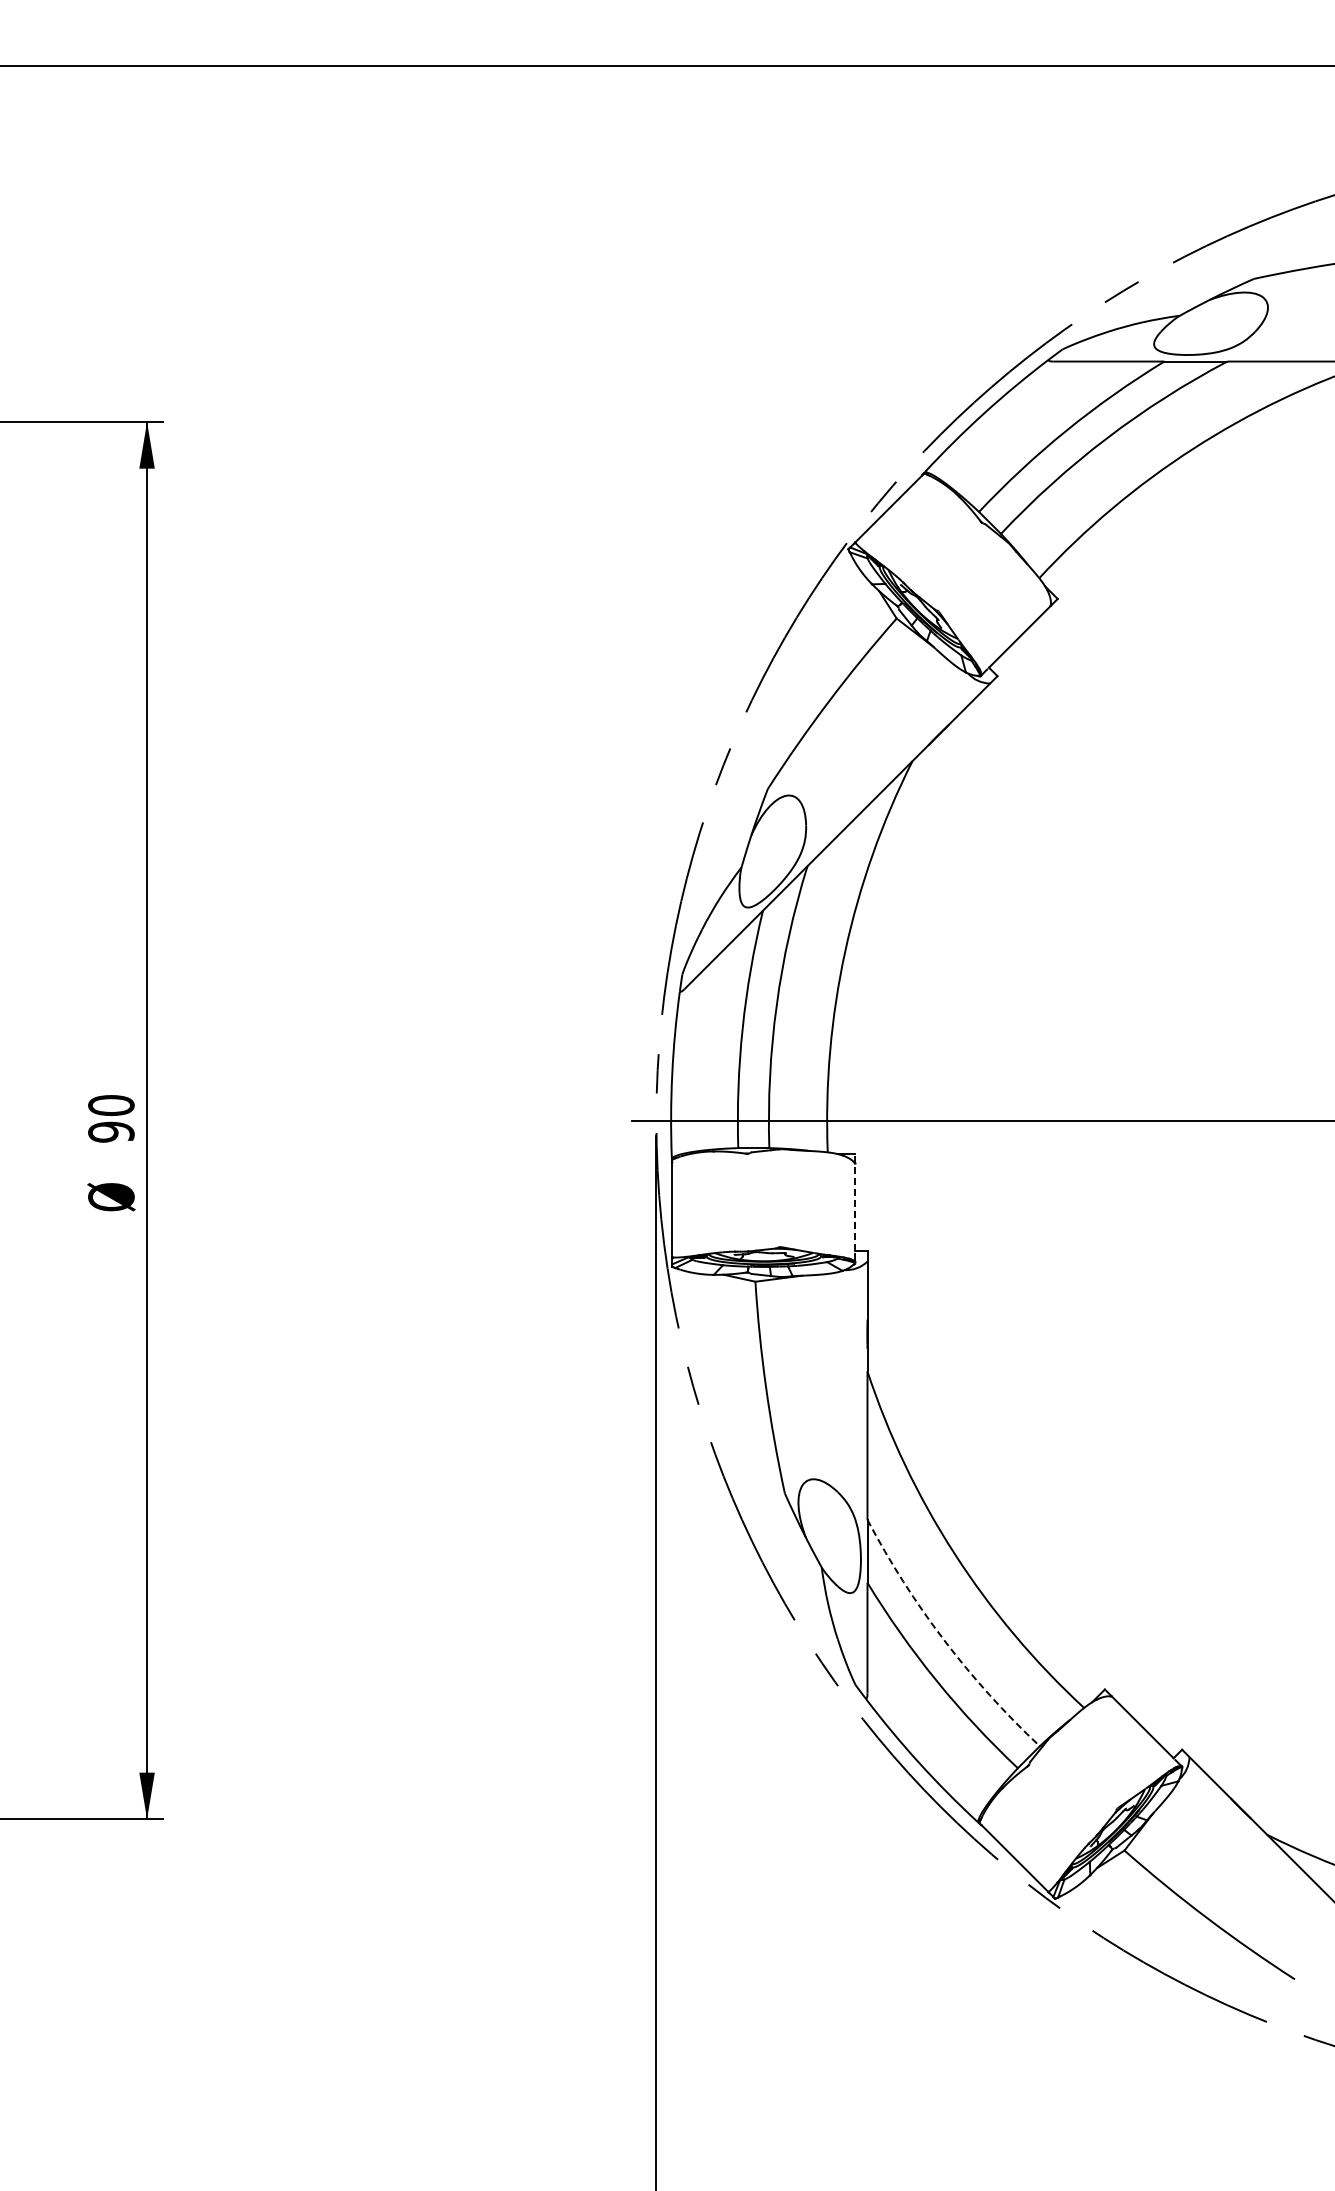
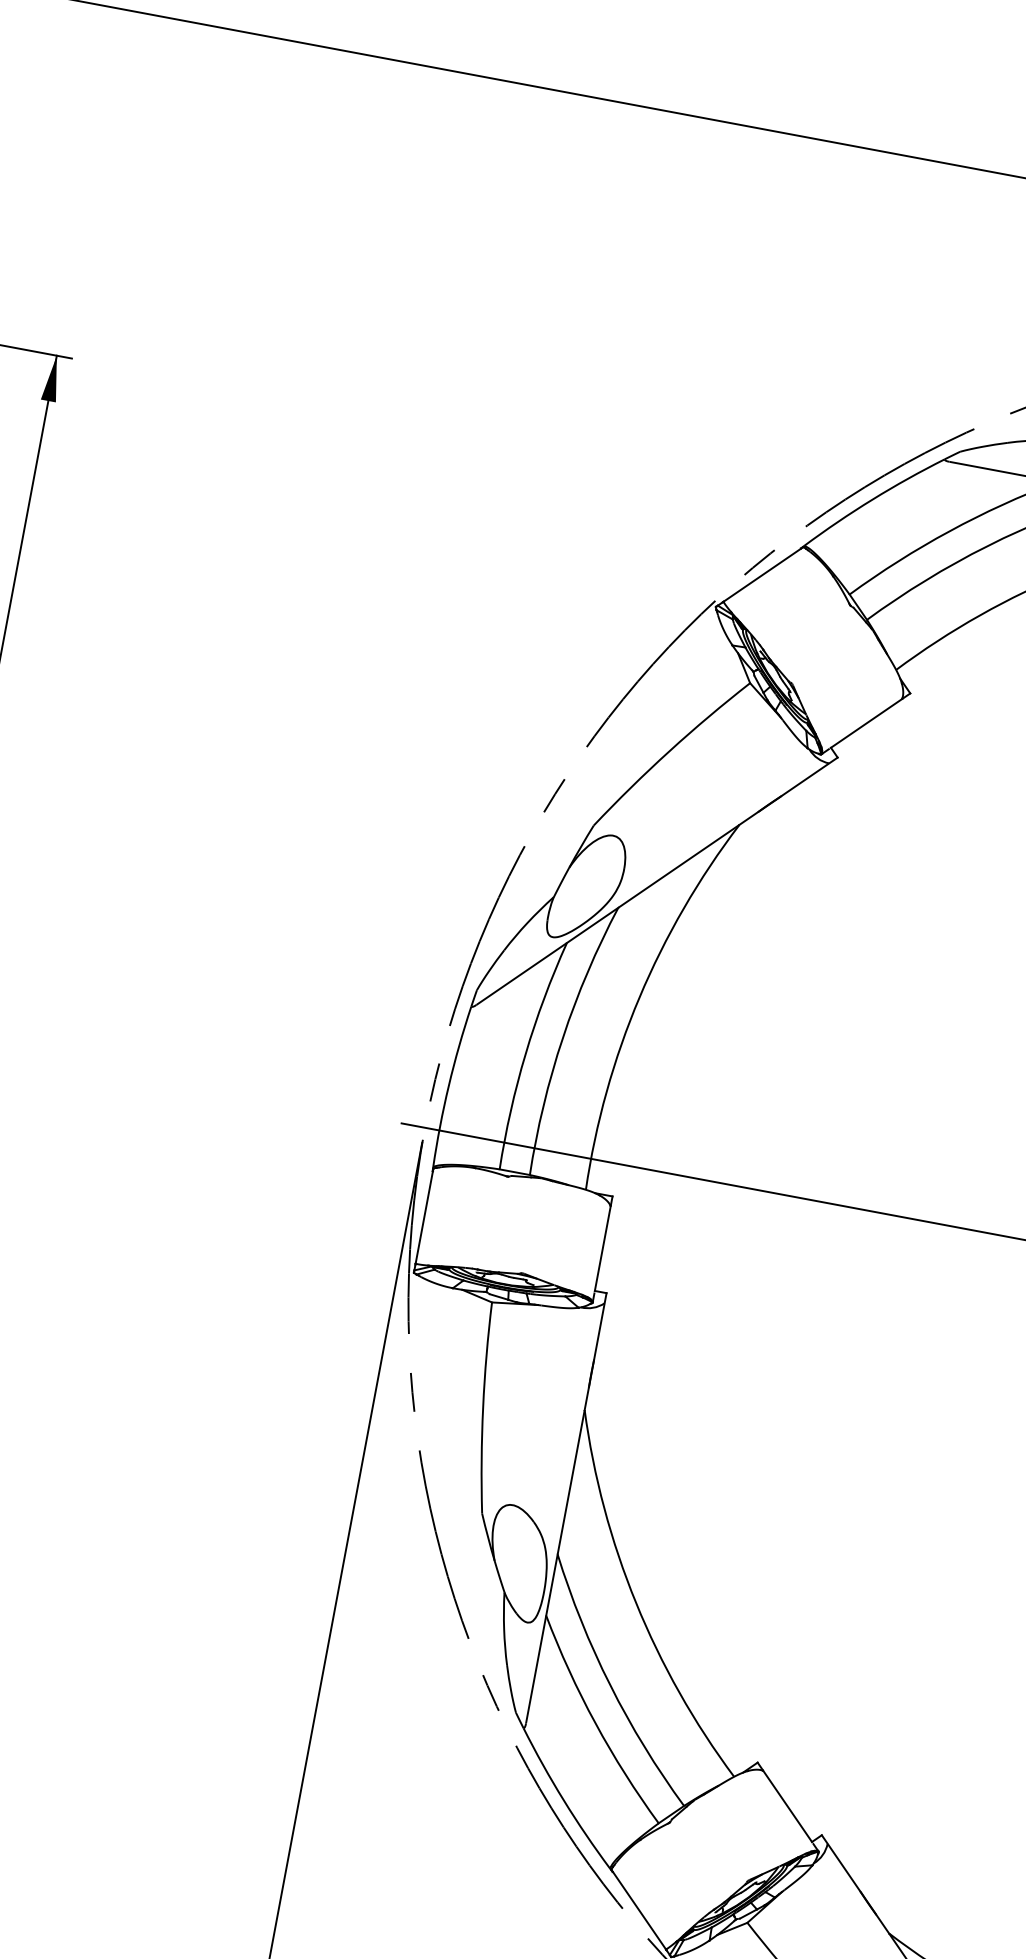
line: (855, 1202) -> (603, 1243), dashed -> solid
arc: (944, 1640) -> (610, 1685), dashed -> solid

